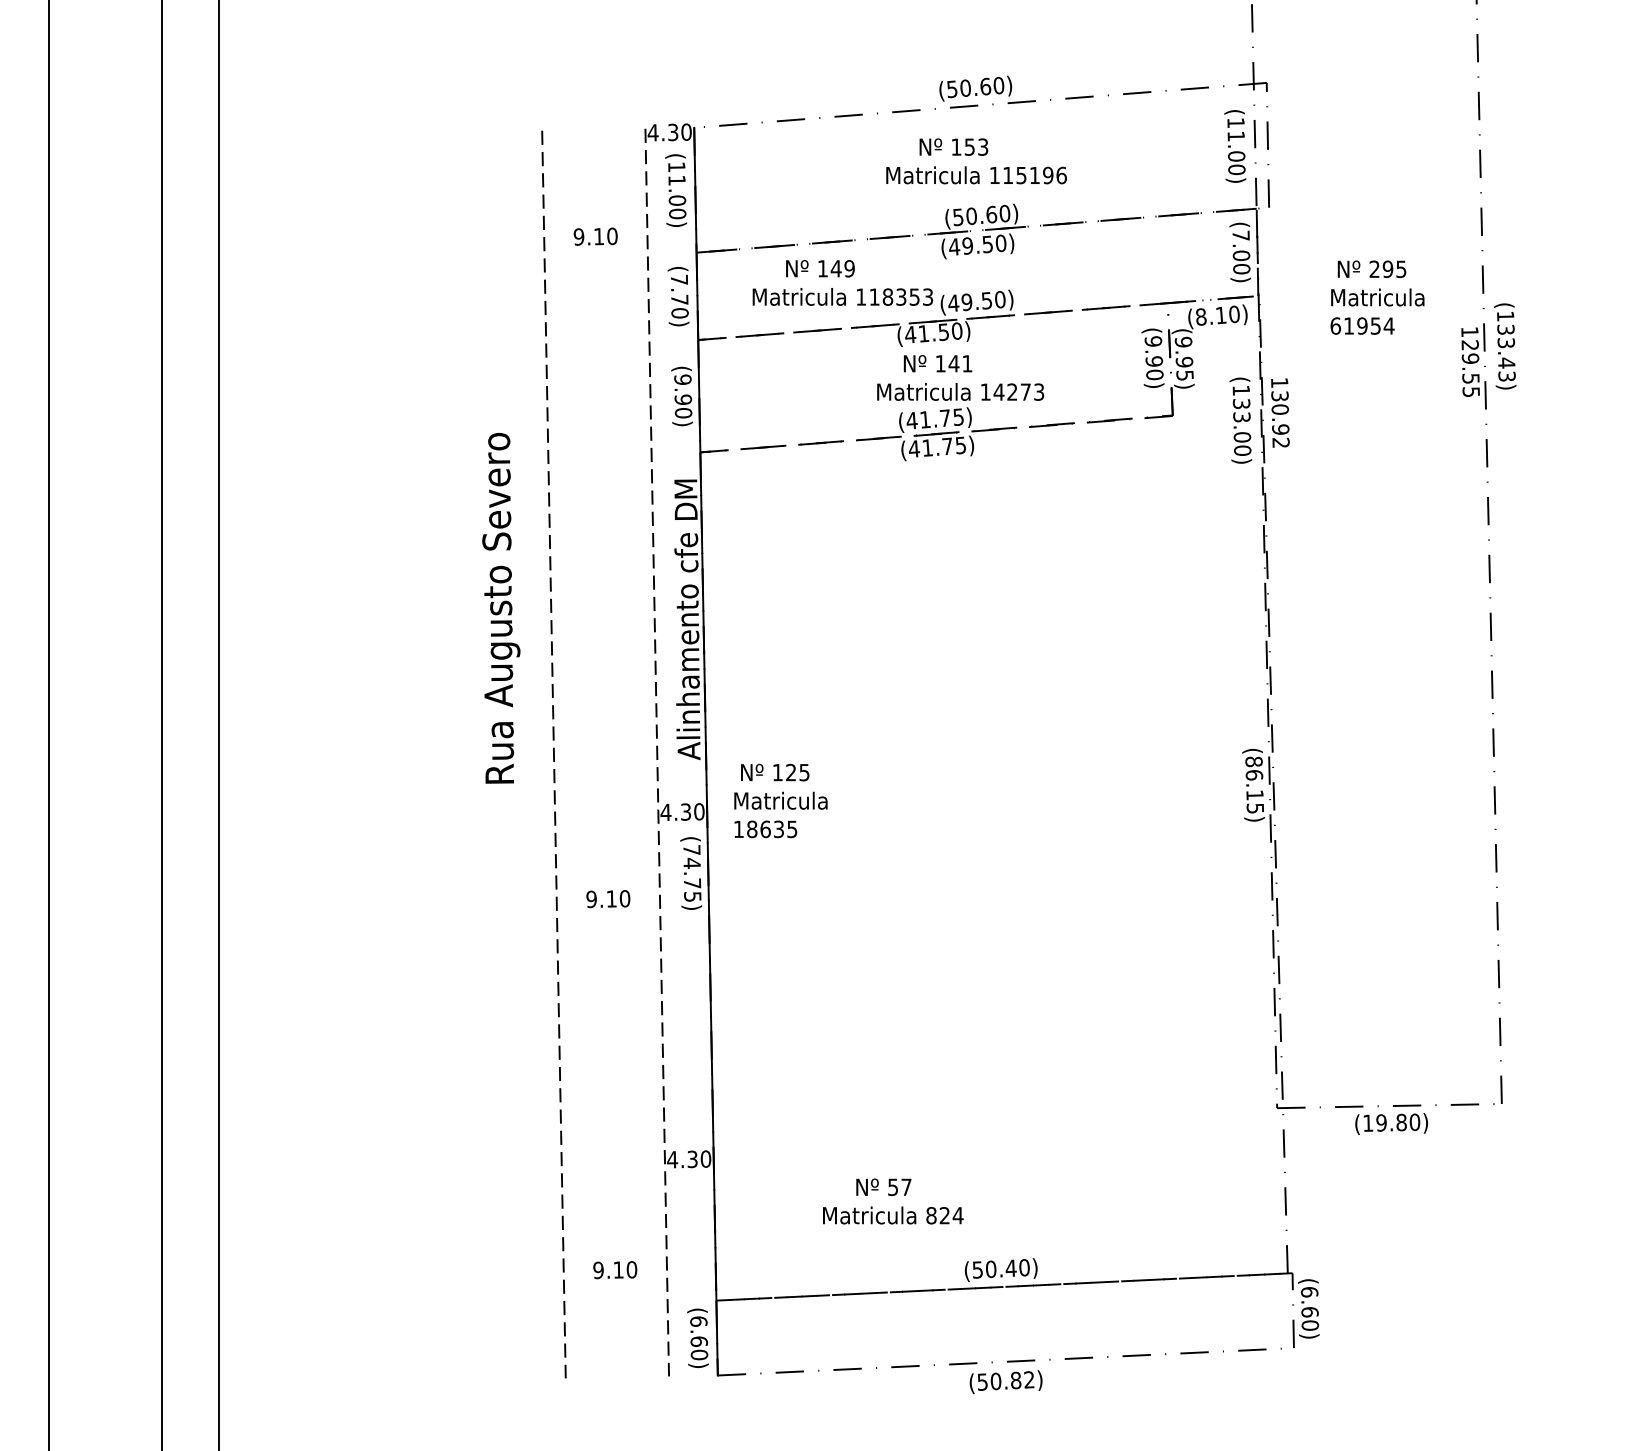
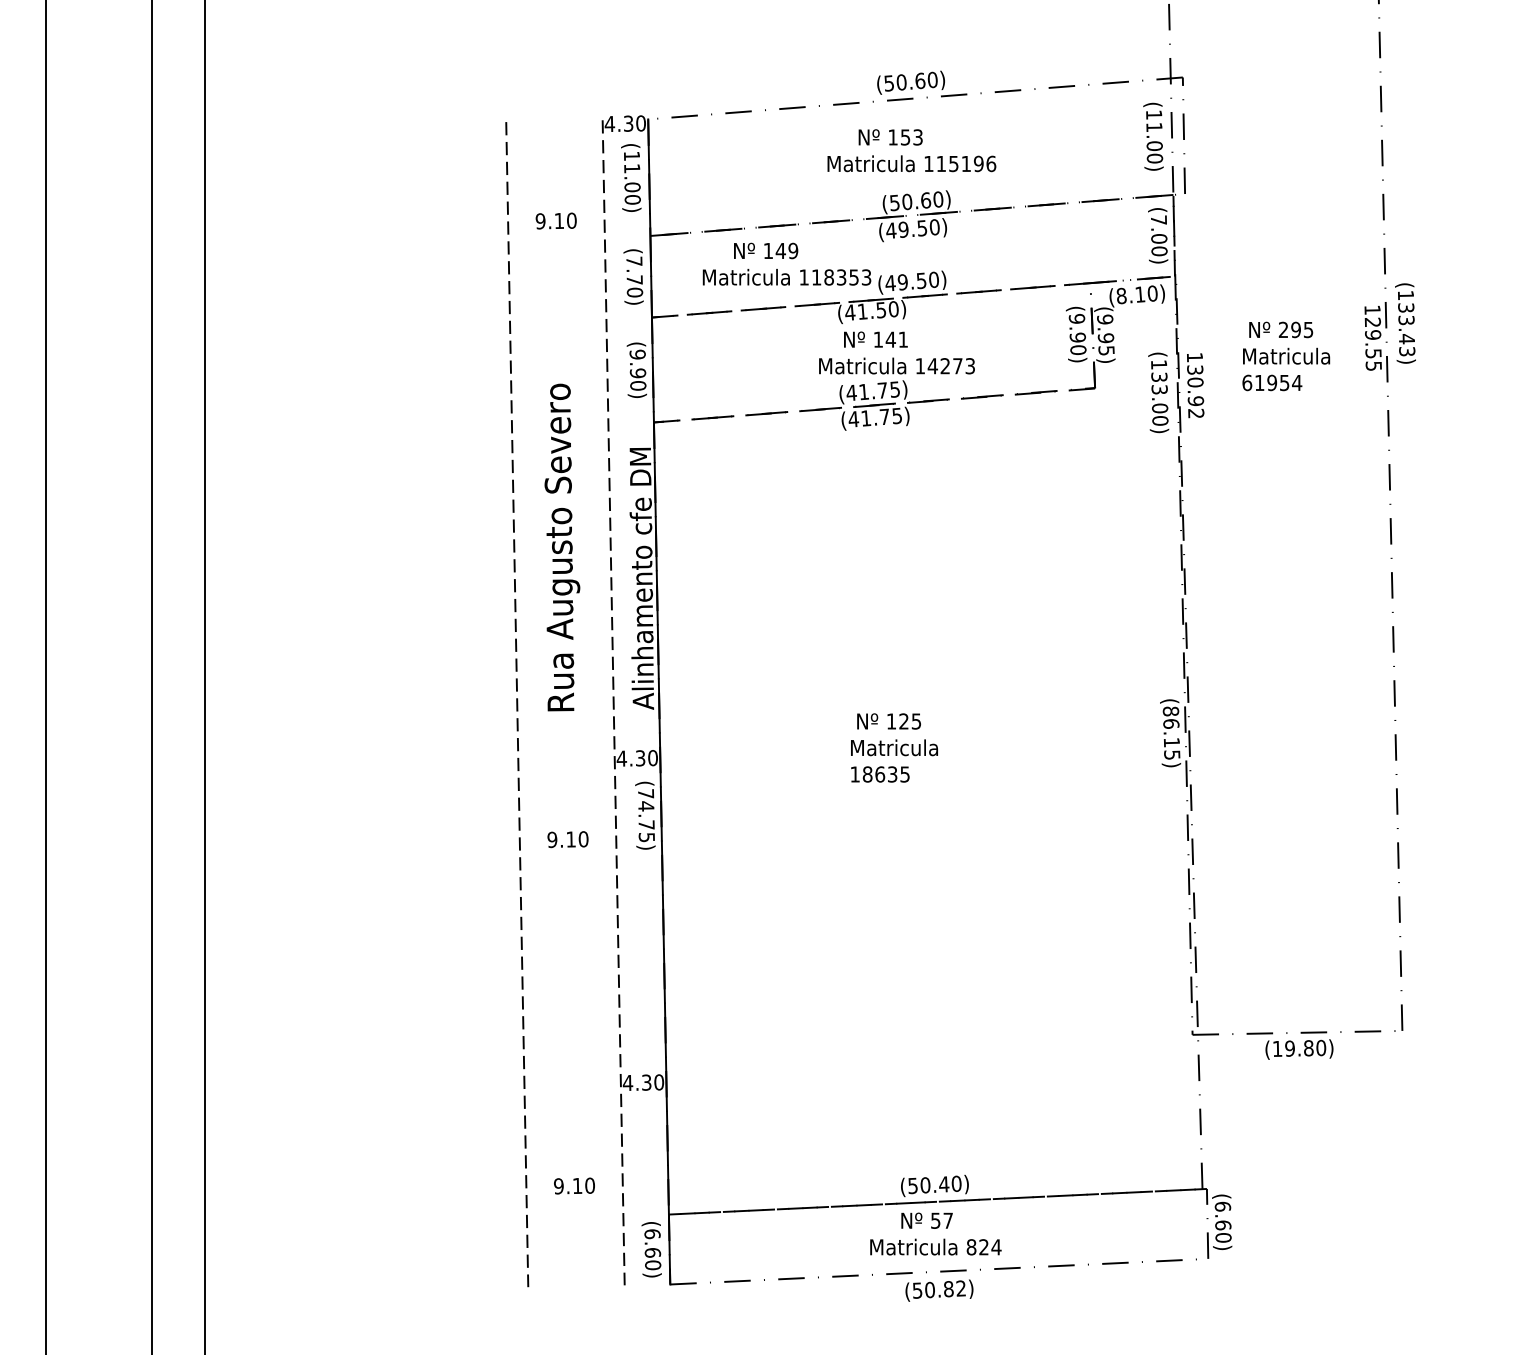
text: (1377, 297) -> (1286, 356), moved
text: (501, 608) -> (562, 547), moved
text: (780, 800) -> (894, 747), moved
text: (893, 1201) -> (936, 1234), moved

